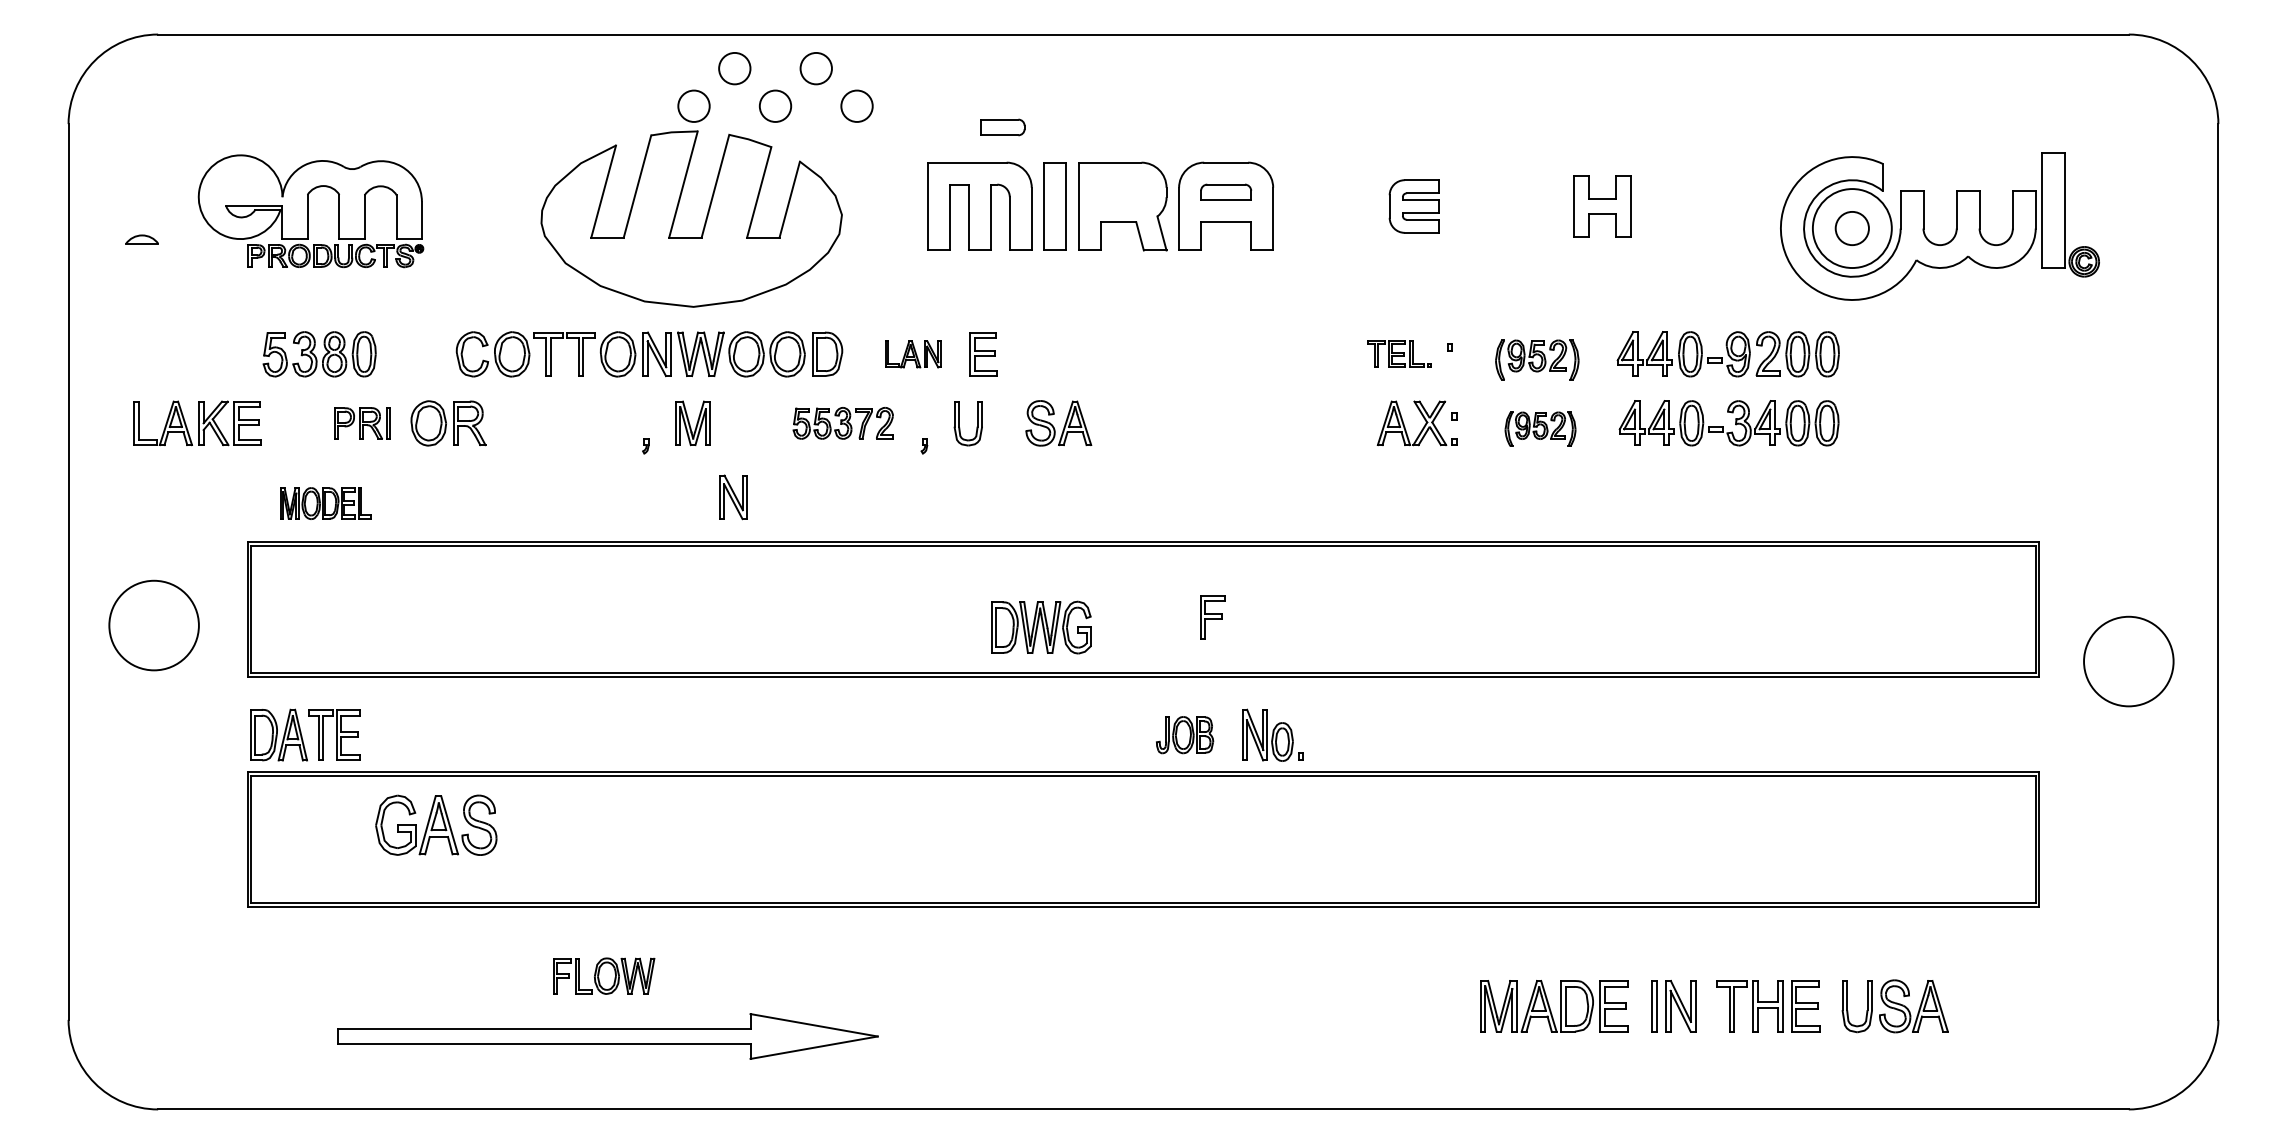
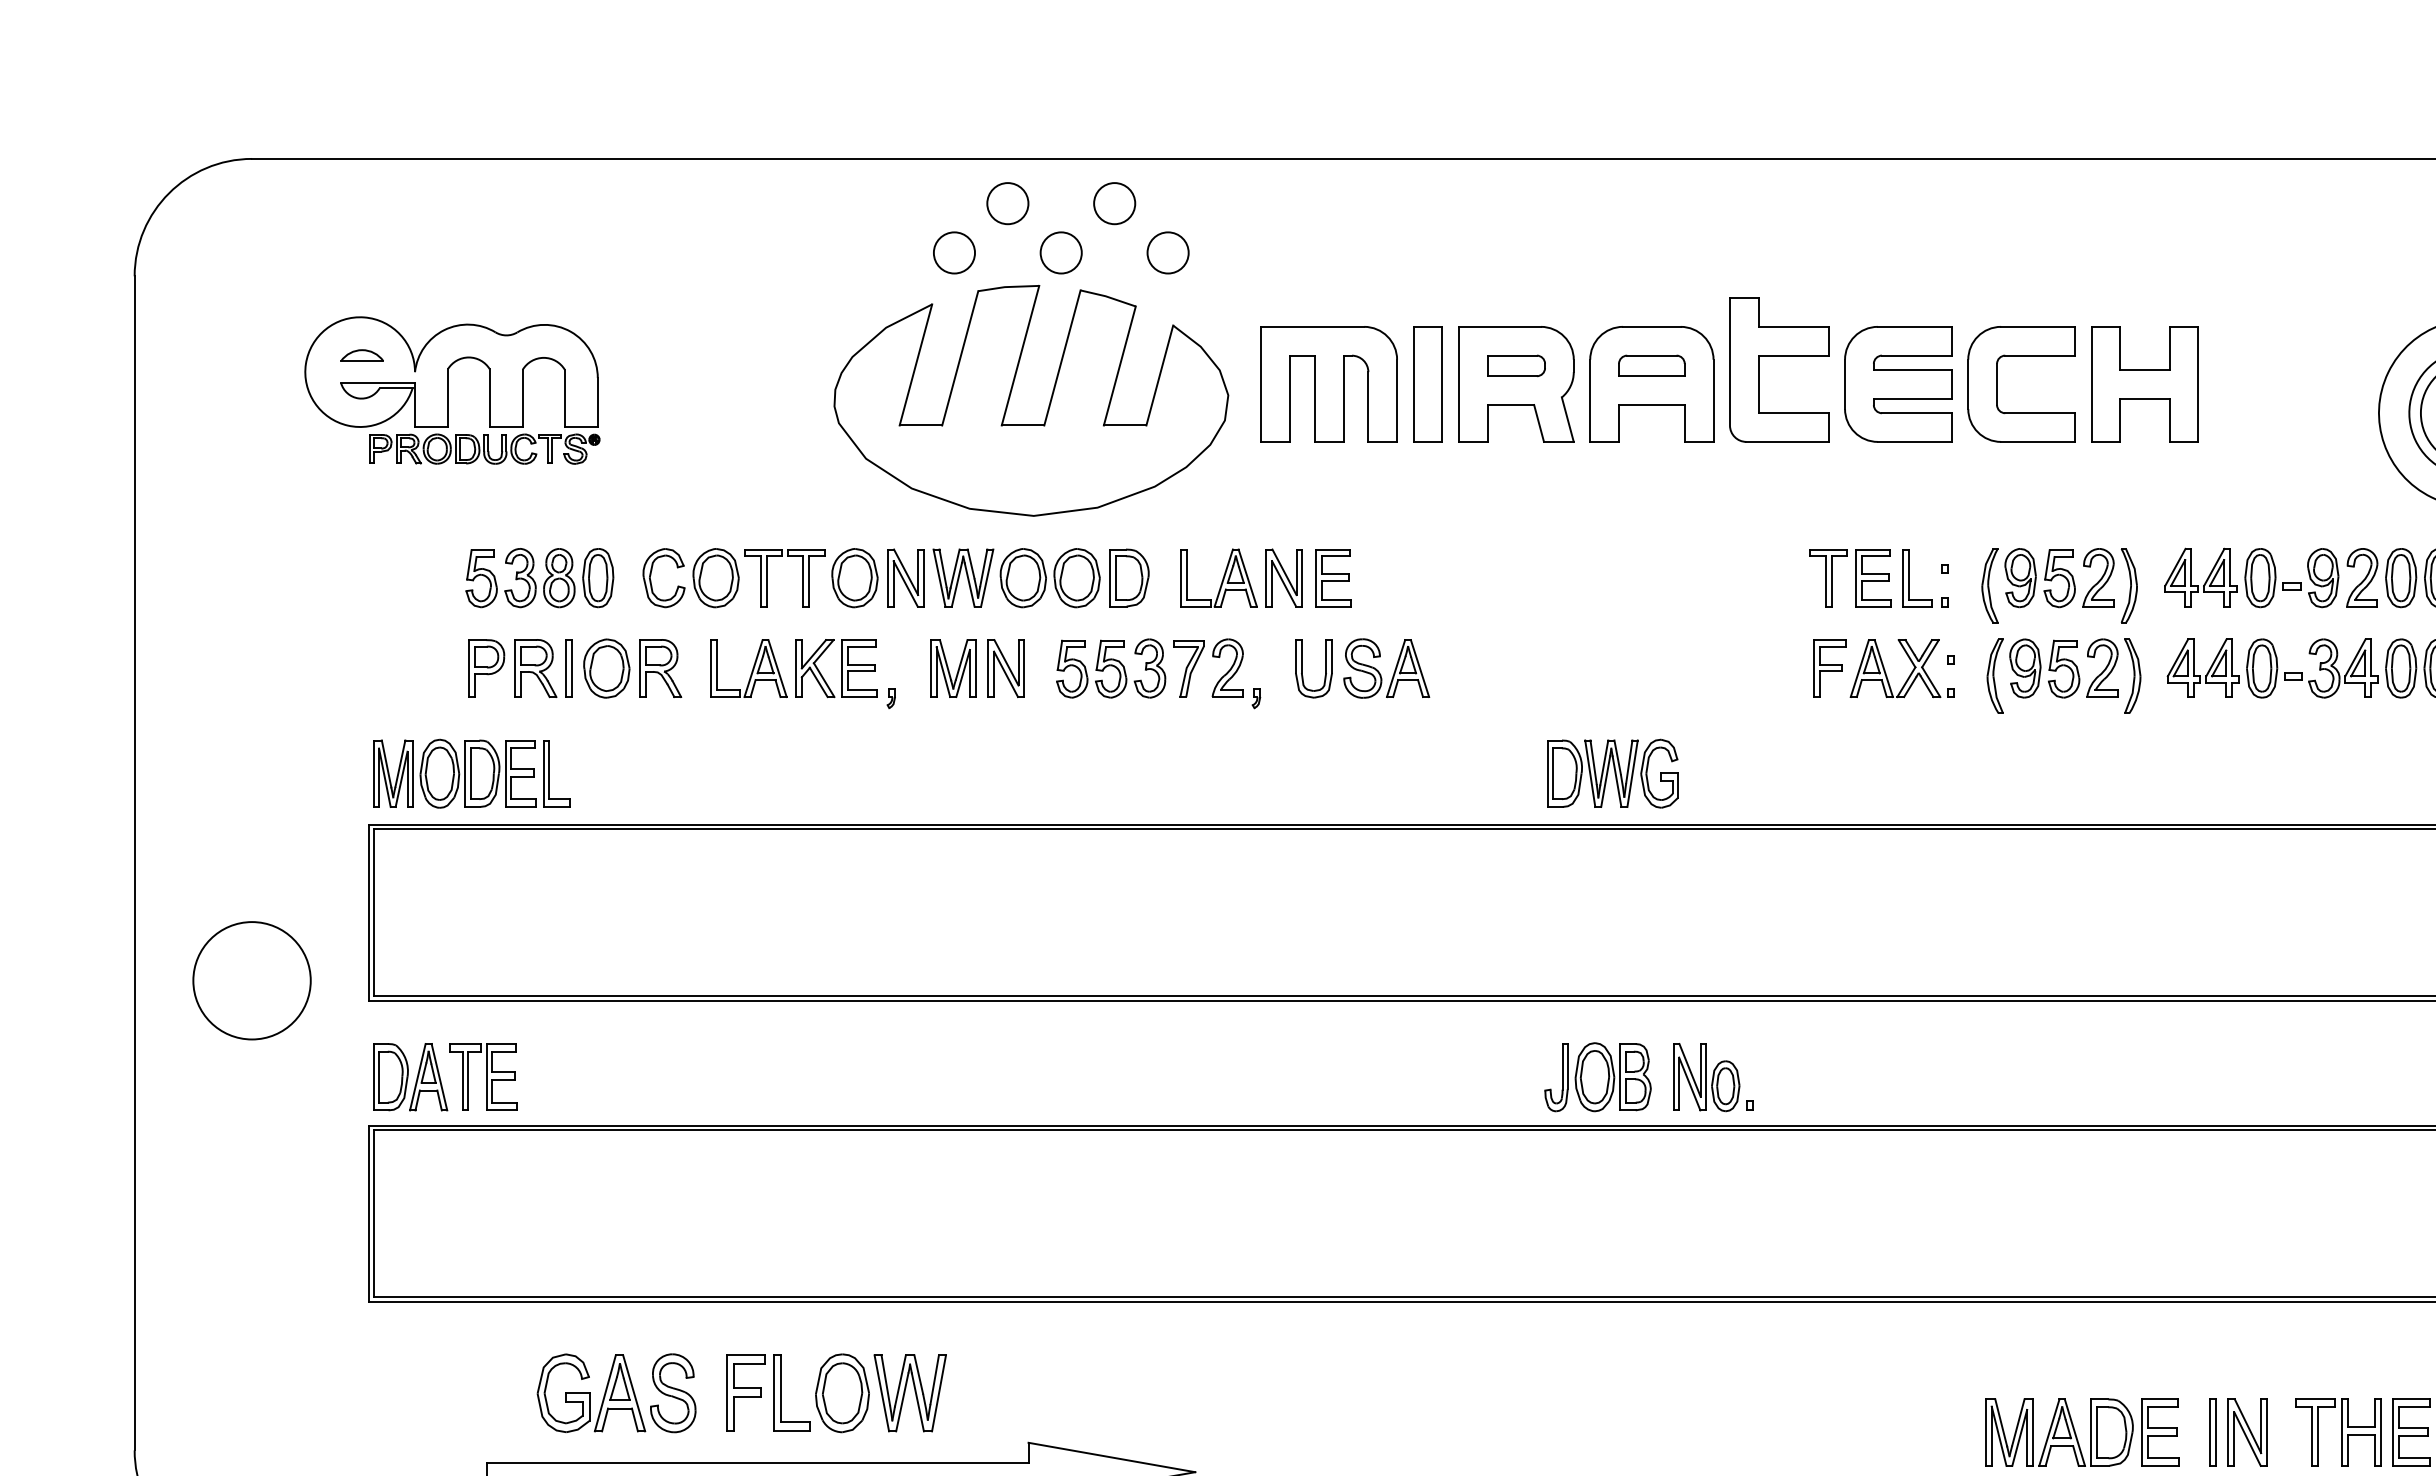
part: (1002, 127) -> (1516, 365), moved
part: (1322, 185) -> (1778, 356), added
part: (1413, 206) -> (1897, 384), size x1.67
part: (1490, 206) -> (1998, 384), added
part: (1602, 206) -> (2145, 384), size x1.43
part: (704, 222) -> (1048, 405), moved
part: (141, 239) -> (361, 355), moved
part: (319, 354) -> (539, 578), moved
part: (913, 354) -> (1242, 578), size x1.67
part: (1399, 354) -> (1879, 578), size x1.67
part: (1537, 359) -> (2059, 584), size x1.43
part: (197, 423) -> (793, 668), moved
part: (362, 423) -> (519, 668), size x1.43
part: (843, 423) -> (1150, 668), size x1.43
part: (1058, 423) -> (1386, 668), moved
part: (1540, 429) -> (2063, 676), size x1.67
part: (733, 497) -> (1006, 668), moved
part: (325, 503) -> (471, 773), size x1.67
part: (1212, 617) -> (1829, 668), moved
circle: (153, 625) -> (251, 980), moved
part: (1041, 627) -> (1613, 773), moved
part: (1184, 734) -> (1597, 1076), size x1.43
part: (436, 824) -> (616, 1392), moved
part: (604, 975) -> (837, 1392), size x1.67

